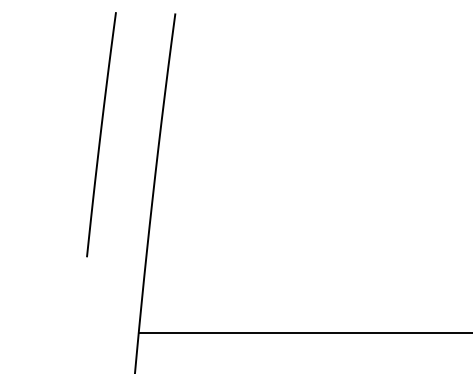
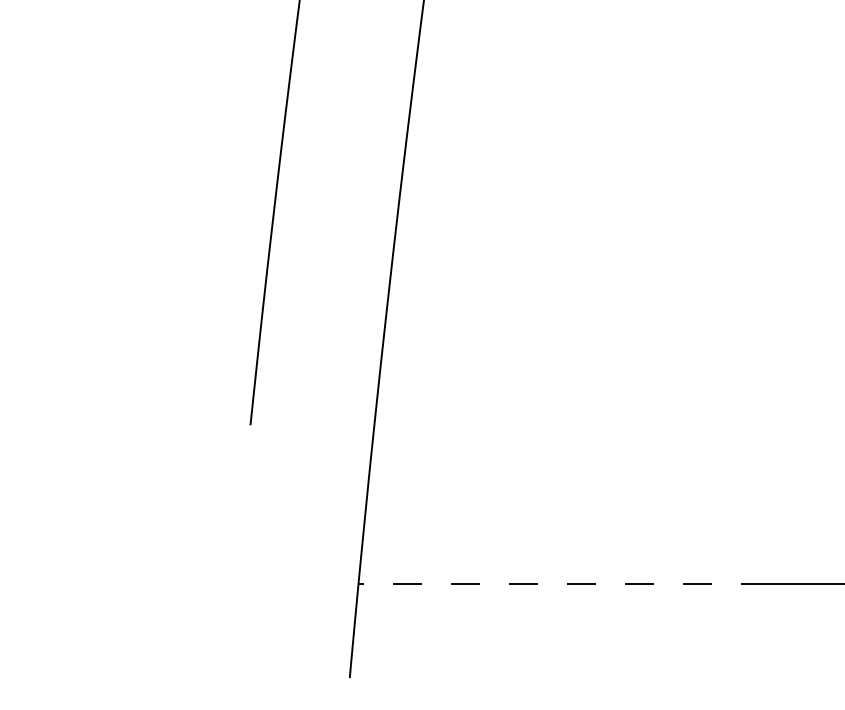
line: (237, 333) -> (564, 584), solid -> dashed

